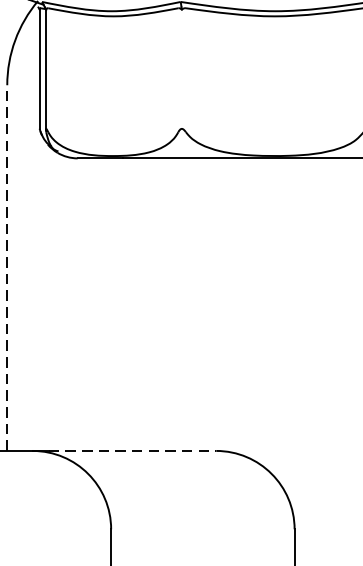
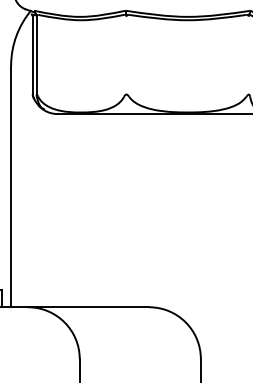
line: (7, 268) -> (11, 186), dashed -> solid
line: (133, 451) -> (94, 307), dashed -> solid

